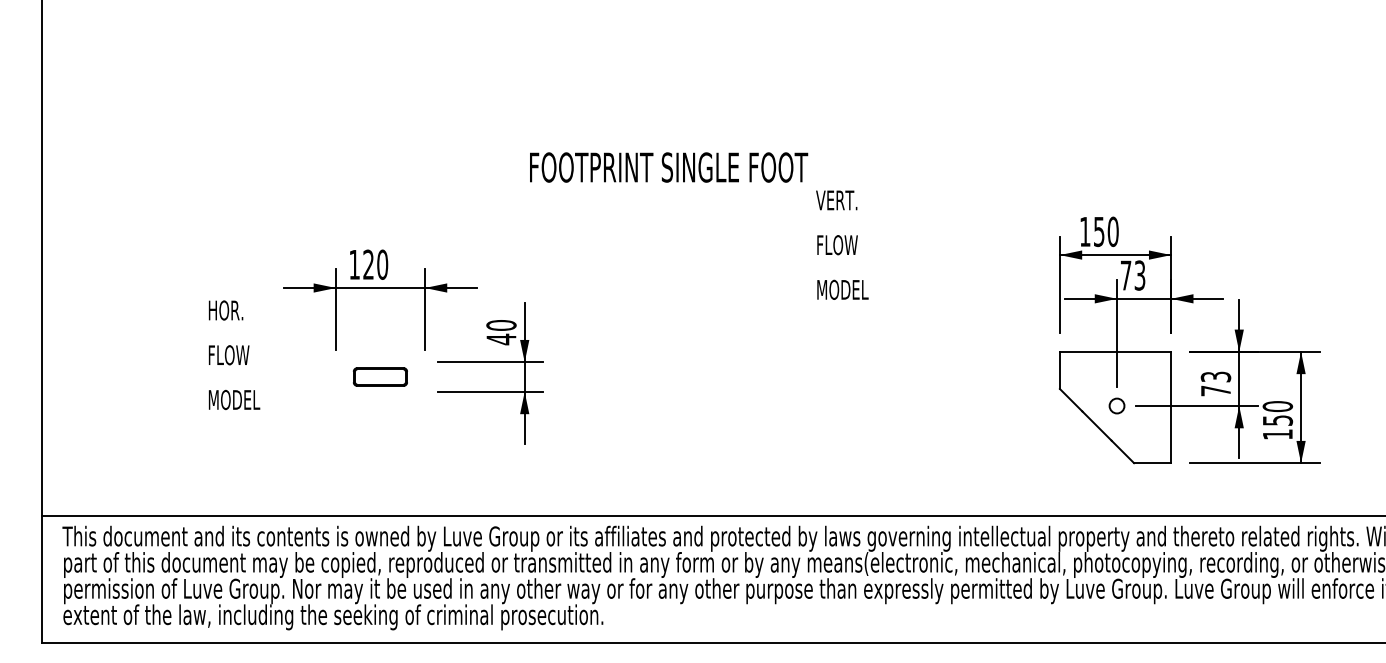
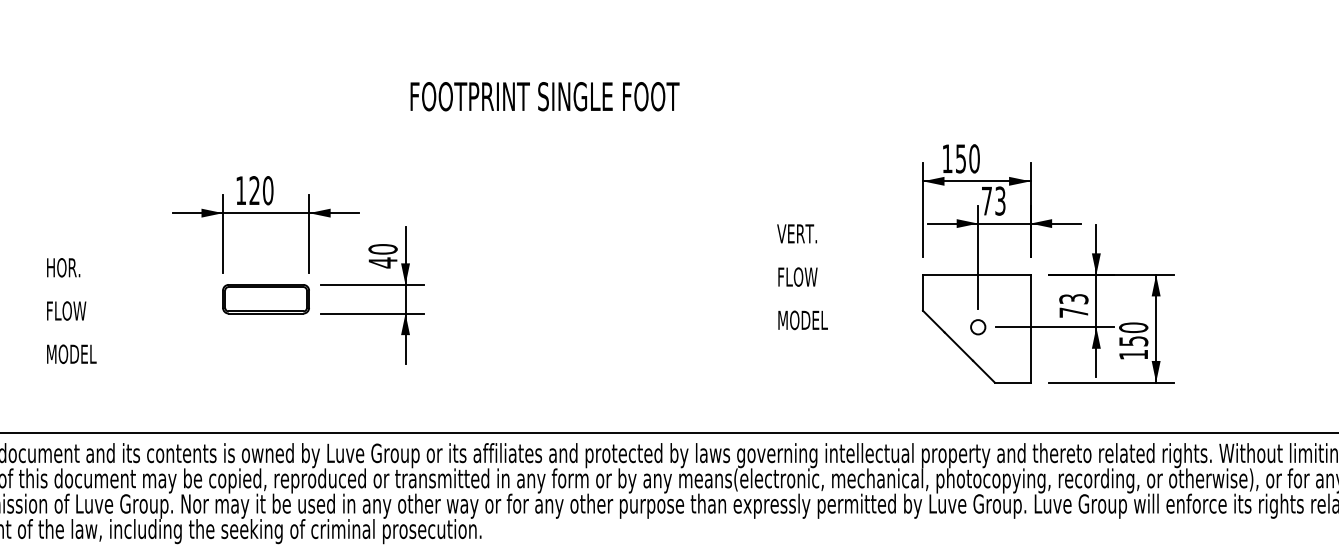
text: (842, 244) -> (802, 276), moved
text: (234, 355) -> (71, 311), moved
part: (380, 376) -> (266, 298), size x1.67

